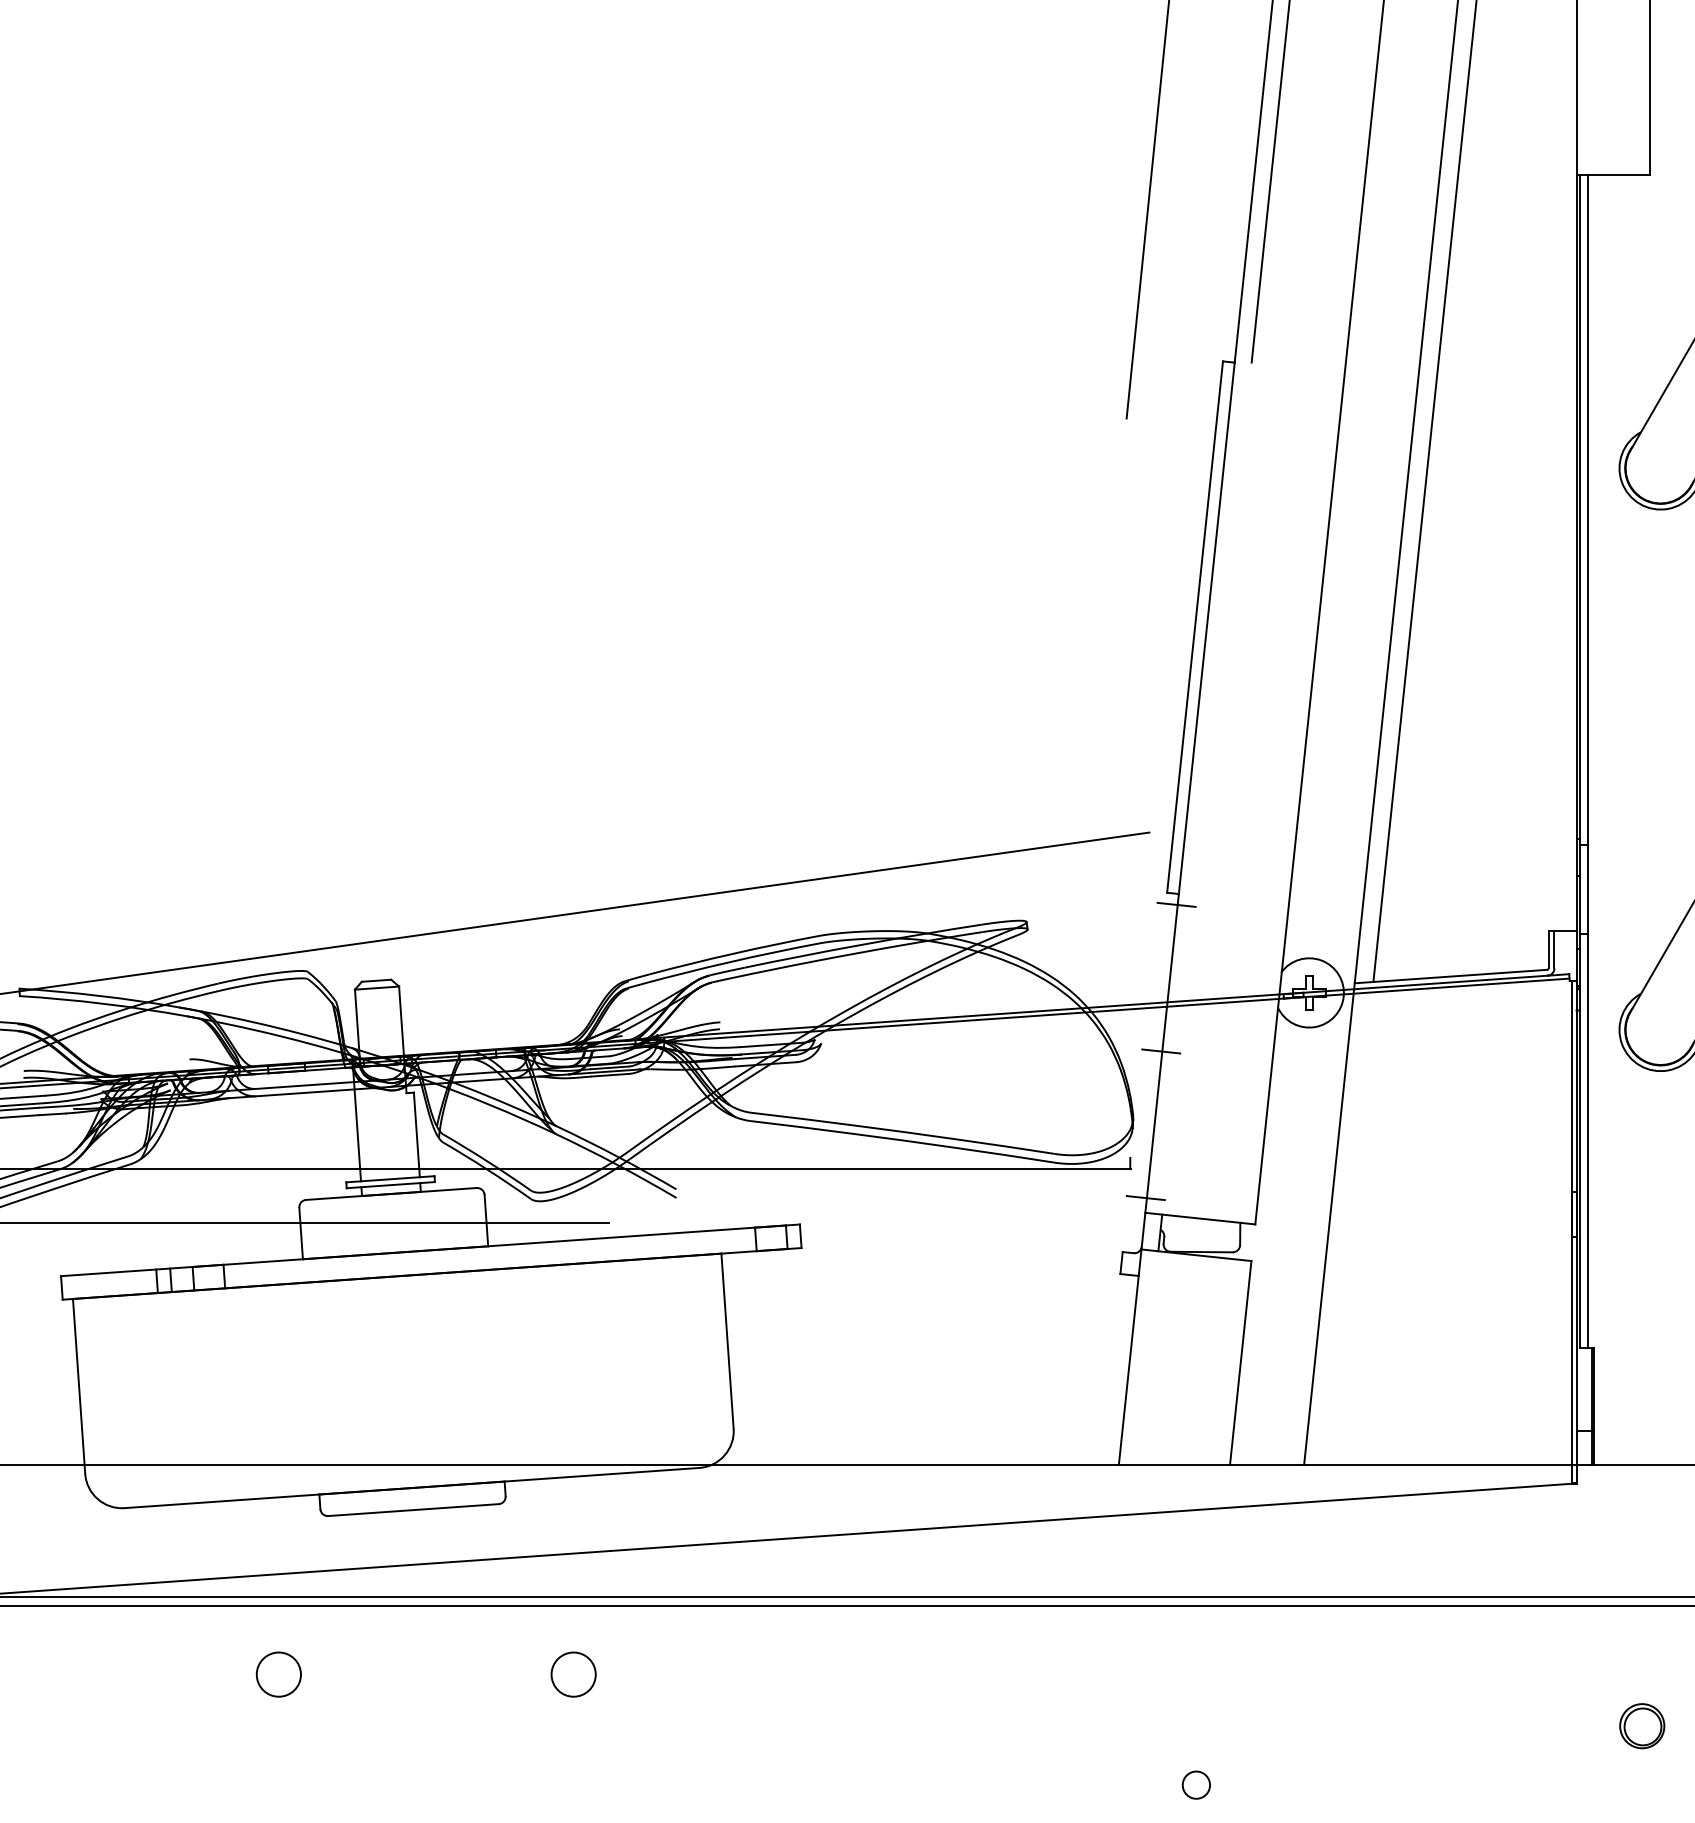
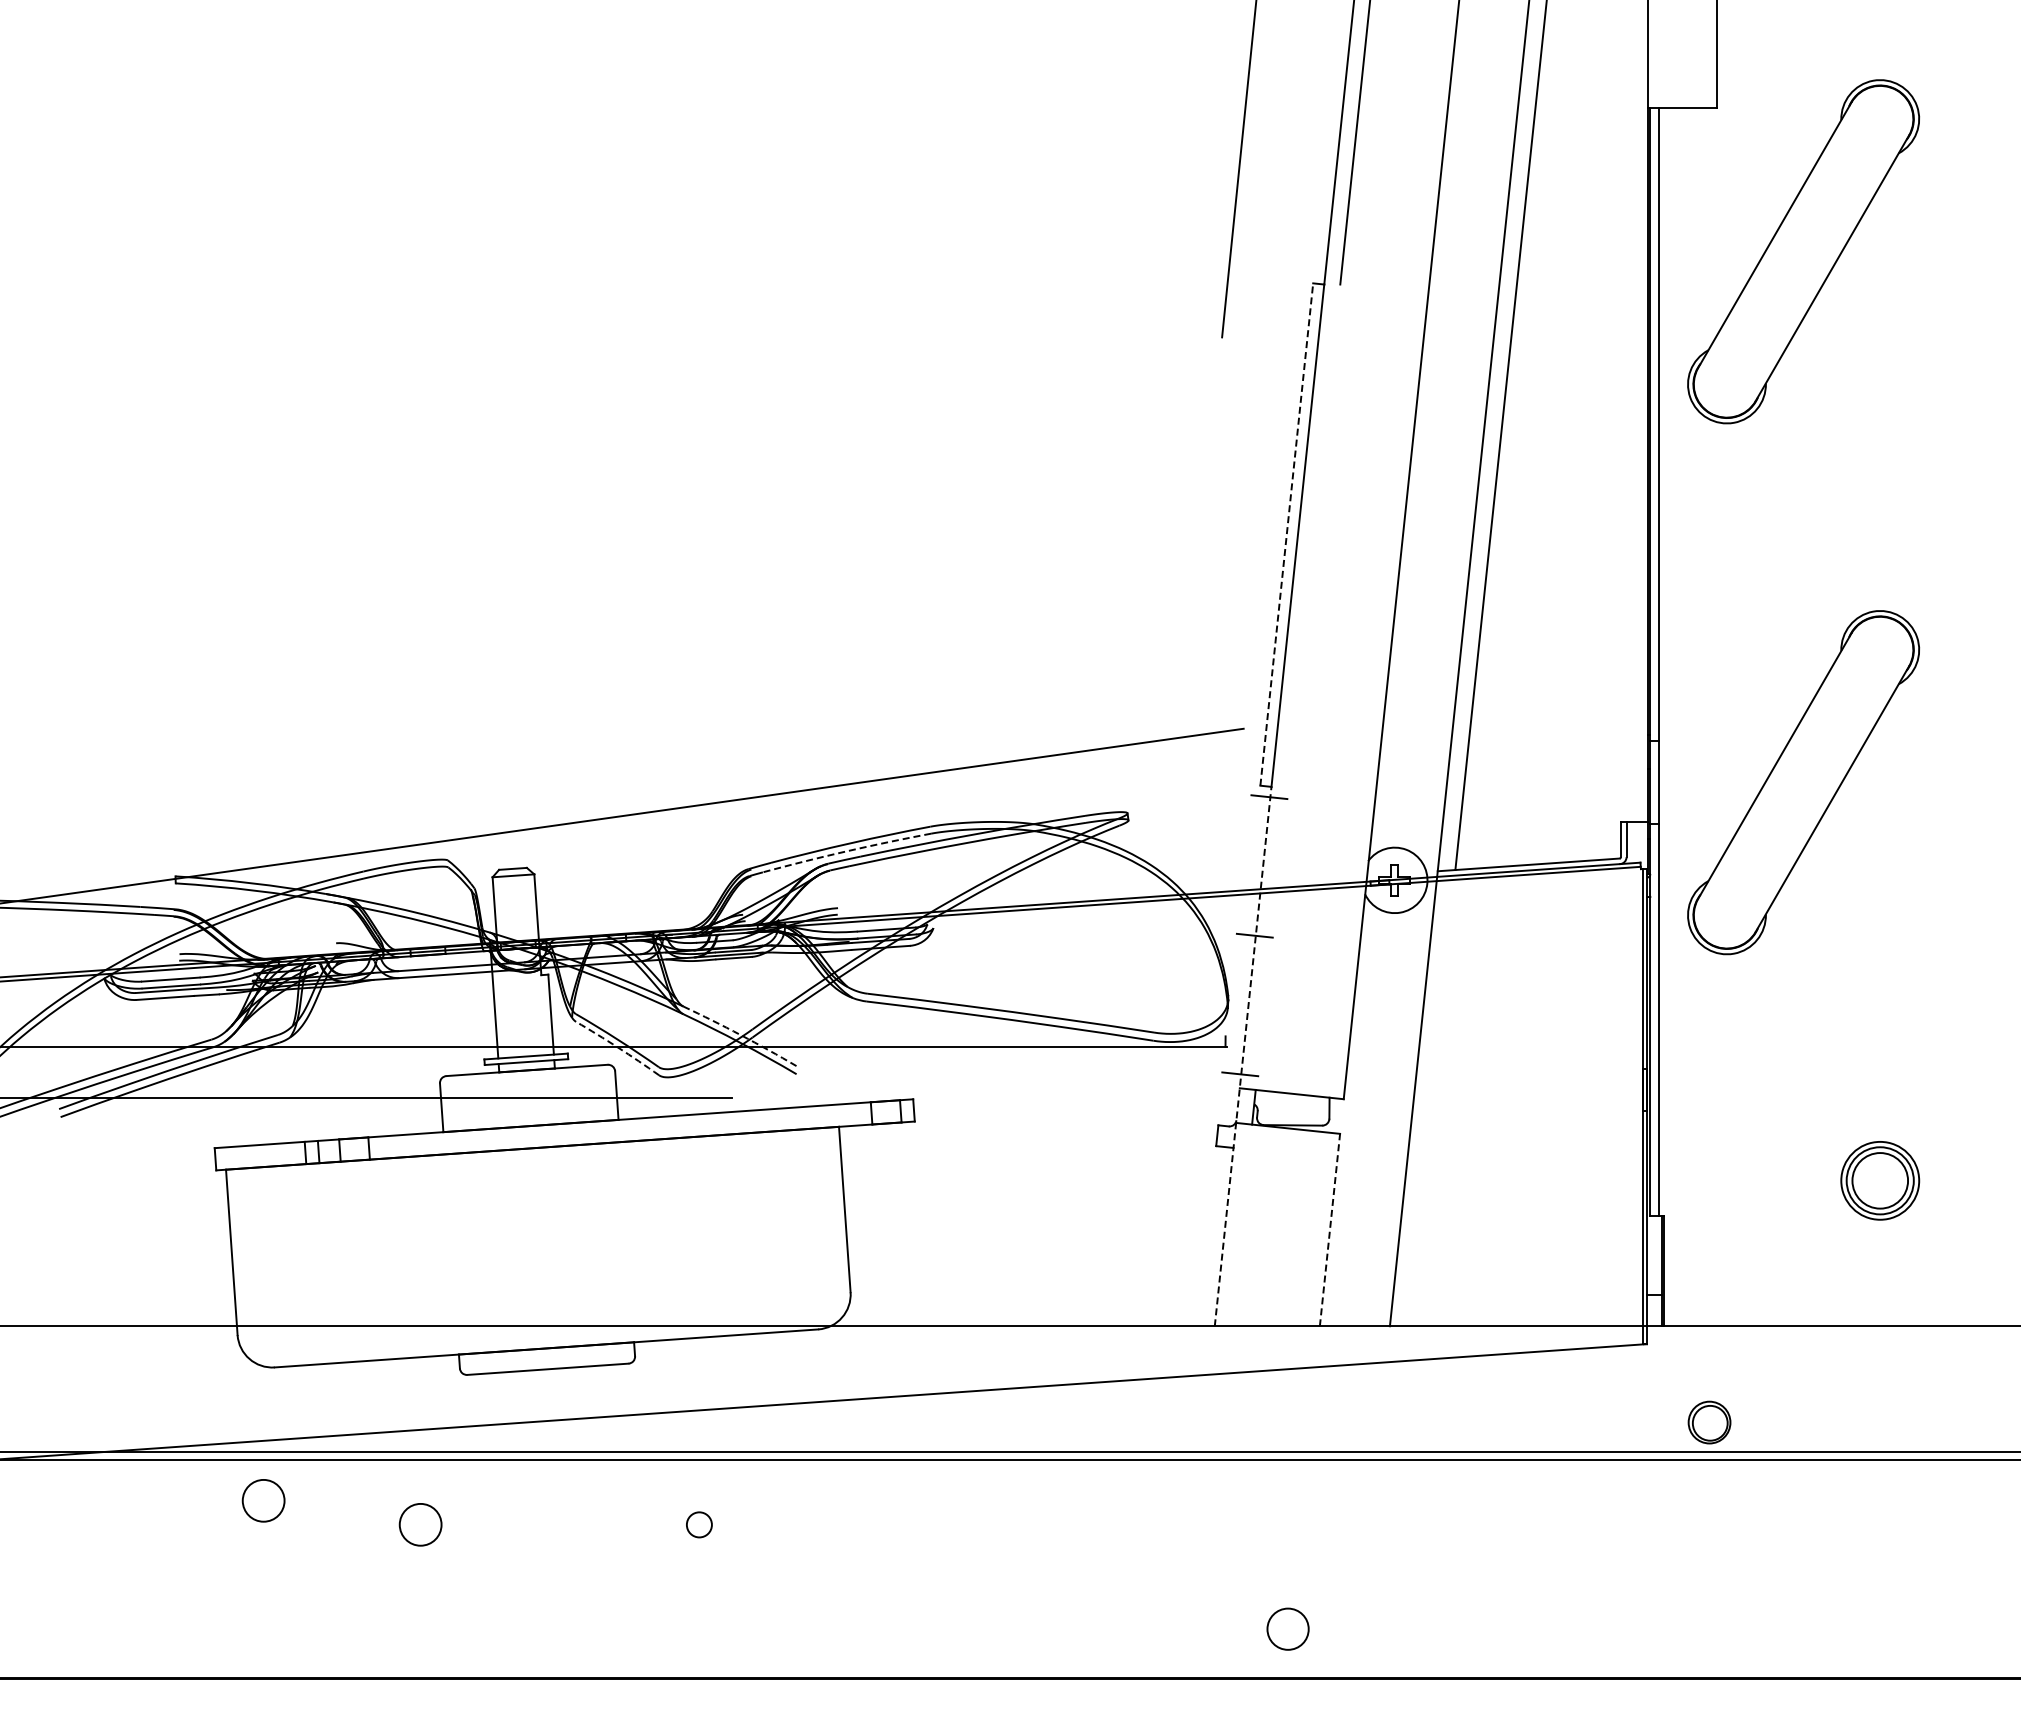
line: (1194, 627) -> (1286, 534), solid -> dashed
arc: (729, 962) -> (846, 851), solid -> dashed
arc: (617, 1157) -> (740, 1035), solid -> dashed
arc: (488, 1169) -> (618, 1047), solid -> dashed
line: (1149, 1179) -> (1243, 1056), solid -> dashed
line: (1240, 1363) -> (1329, 1230), solid -> dashed
circle: (112, 1648) -> (263, 1500), added
circle: (573, 1674) -> (699, 1524), size x0.6
part: (1642, 1726) -> (1709, 1422), moved
circle: (1195, 1785) -> (1287, 1629), size x1.6

